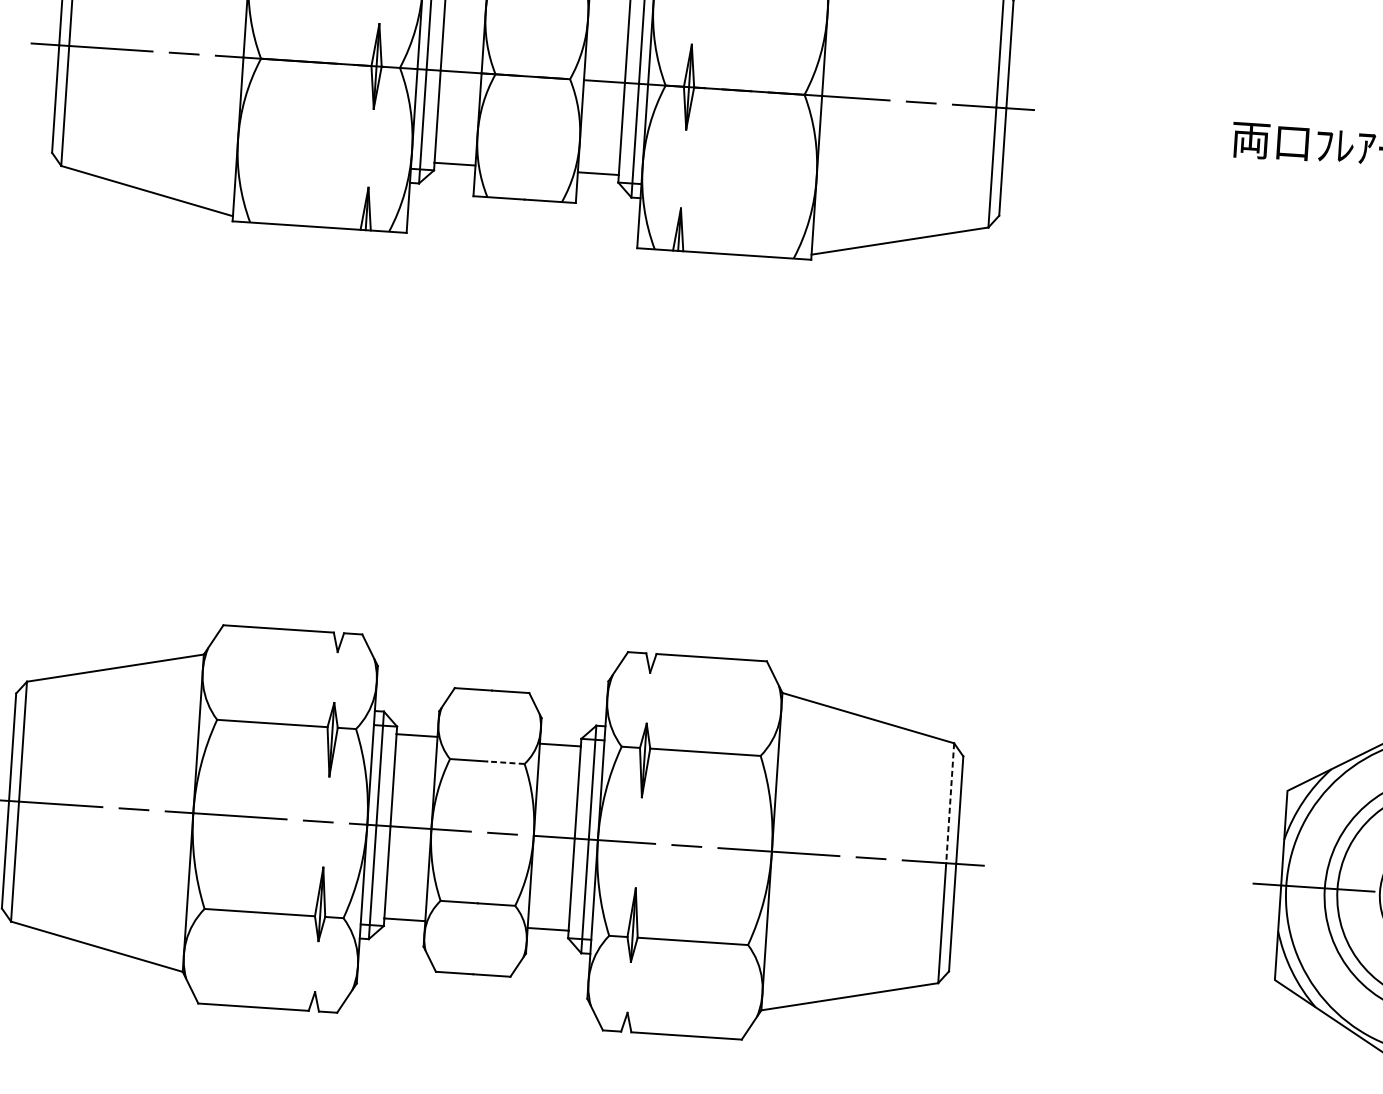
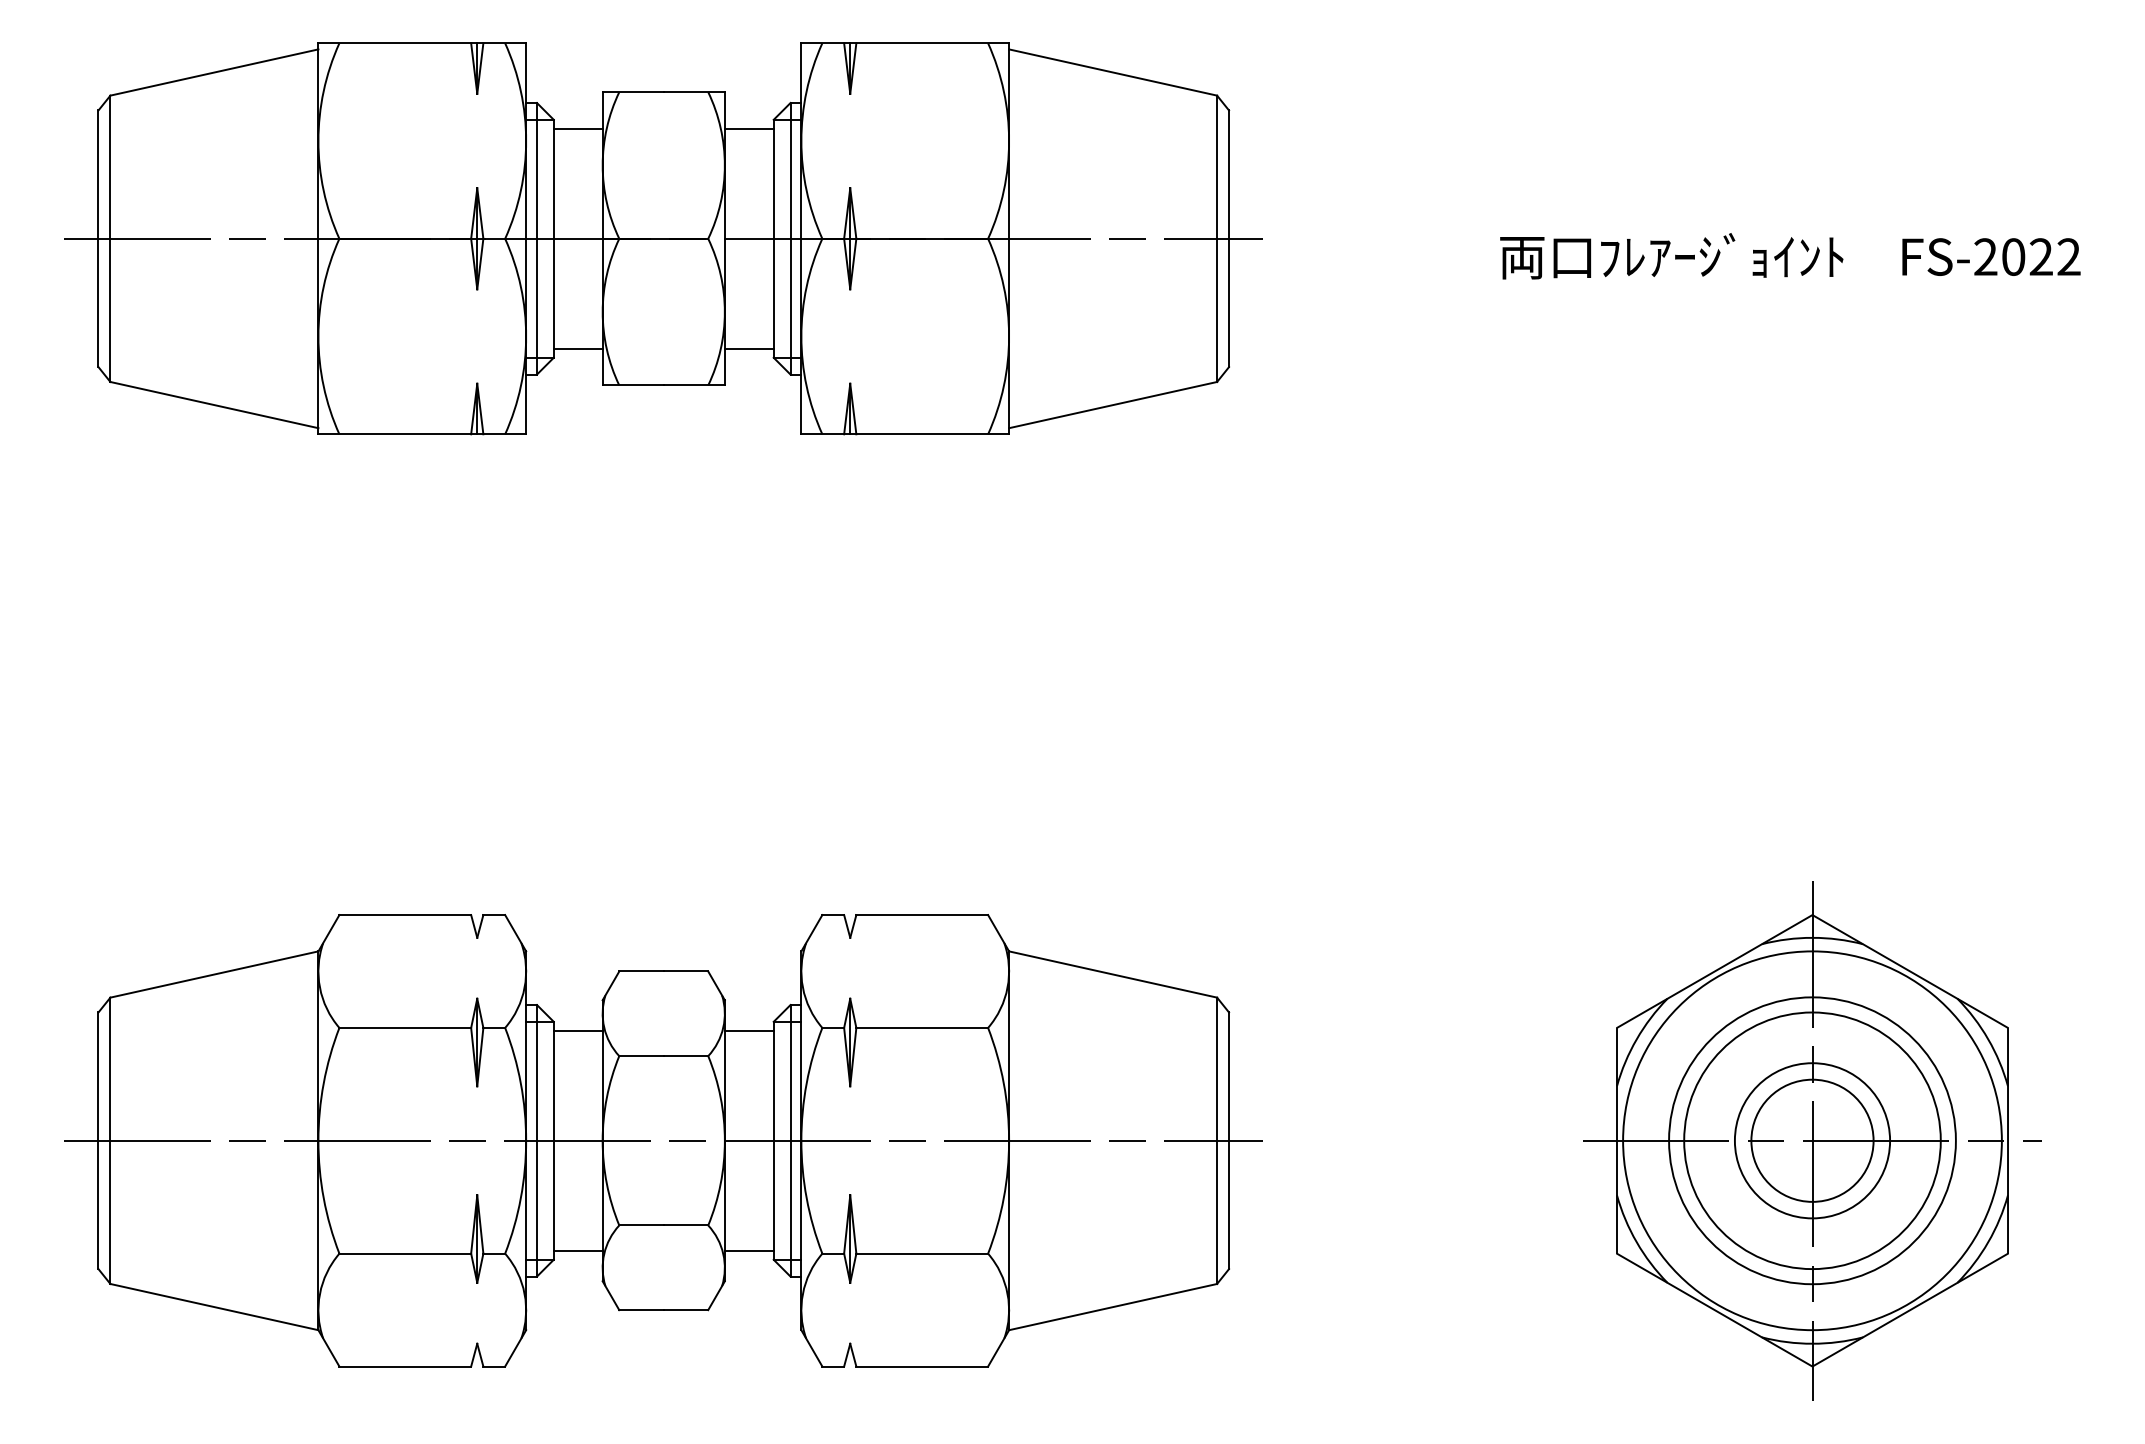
line: (505, 763) -> (685, 1056), dashed -> solid
line: (950, 803) -> (1217, 1069), dashed -> solid

